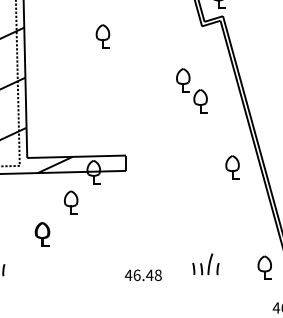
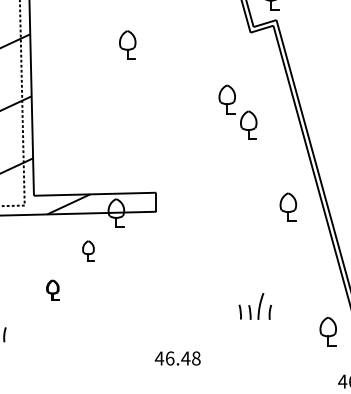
part: (71, 202) -> (88, 250), size x0.7
part: (42, 234) -> (52, 290), size x0.7
part: (205, 264) -> (254, 306), moved
text: (142, 275) -> (176, 358), moved

